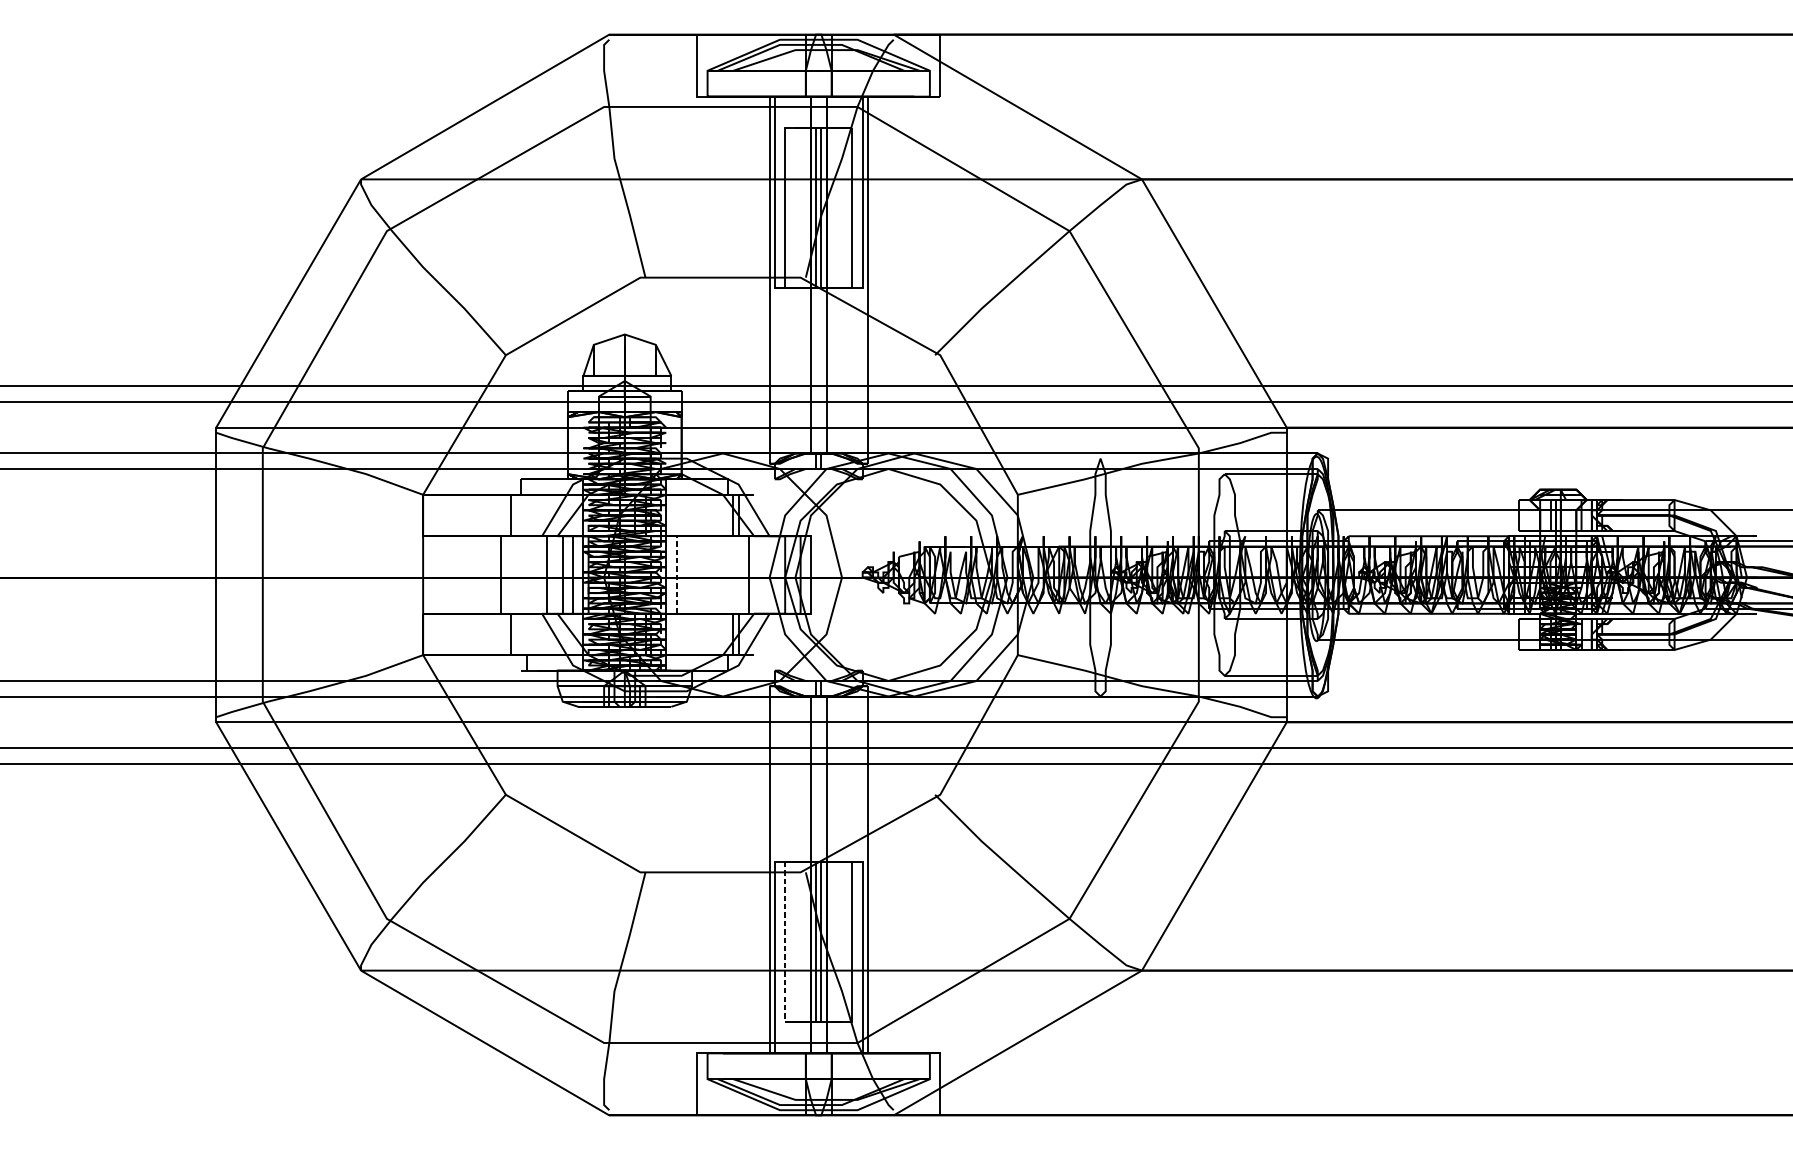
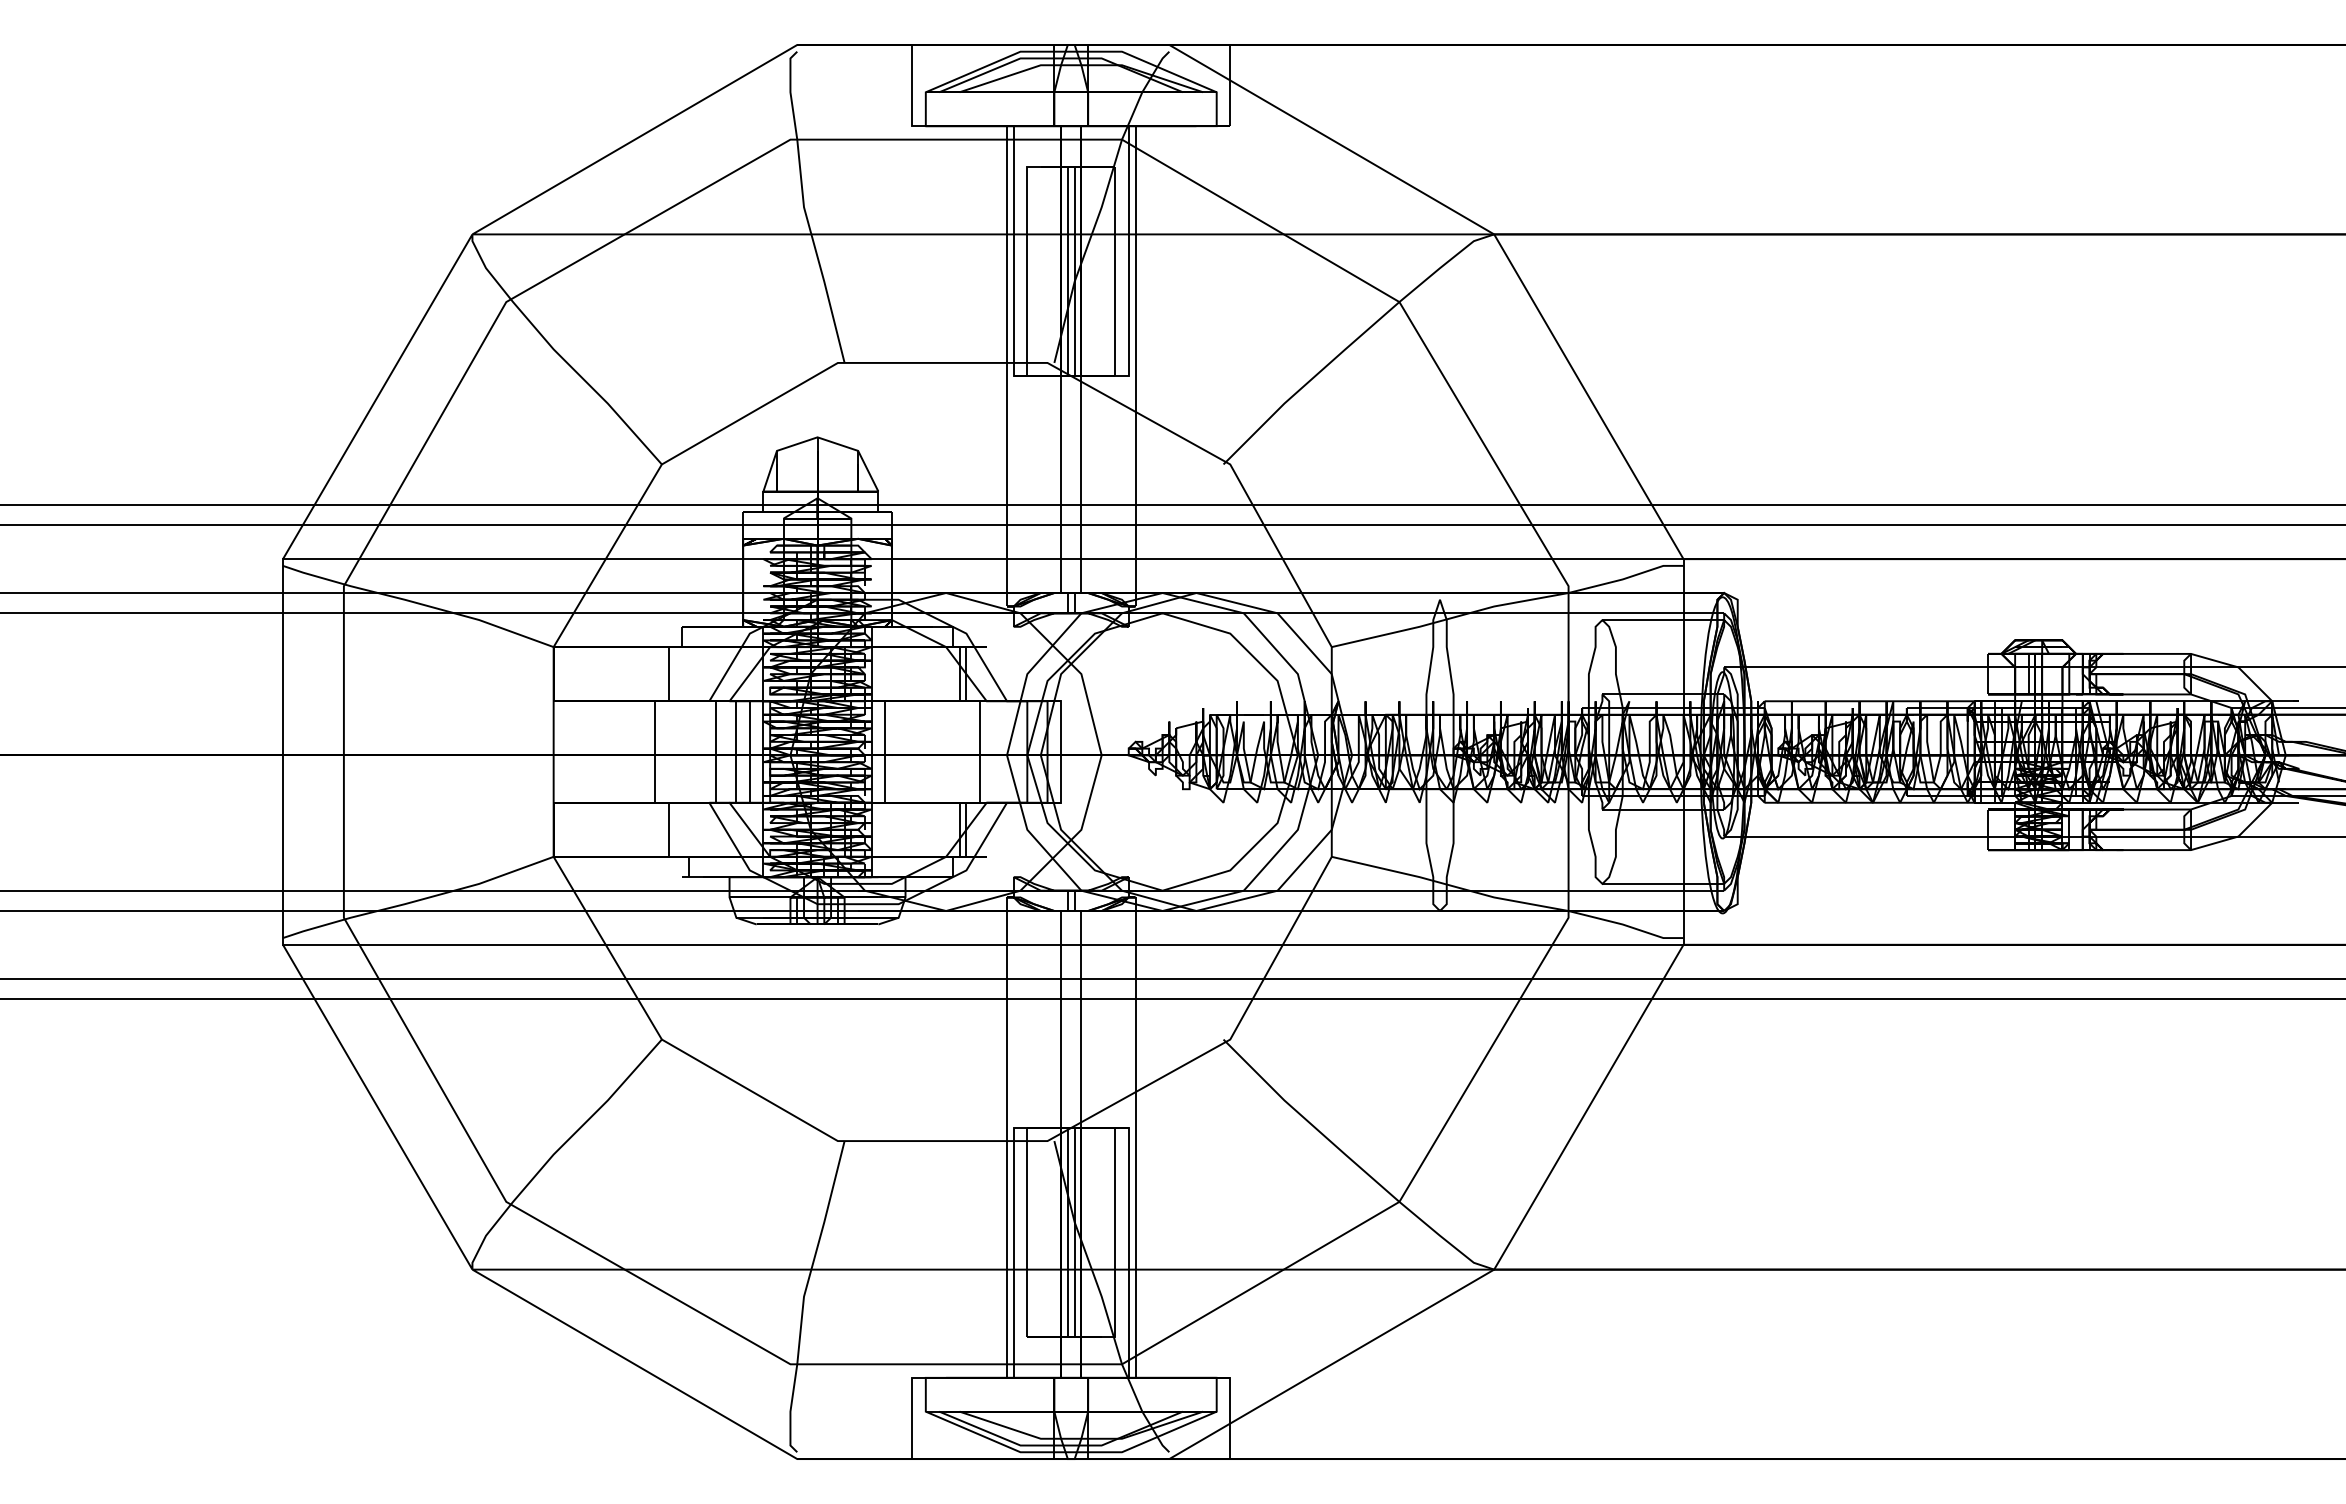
line: (676, 575) -> (885, 752), dashed -> solid
line: (785, 942) -> (1027, 1232), dashed -> solid

